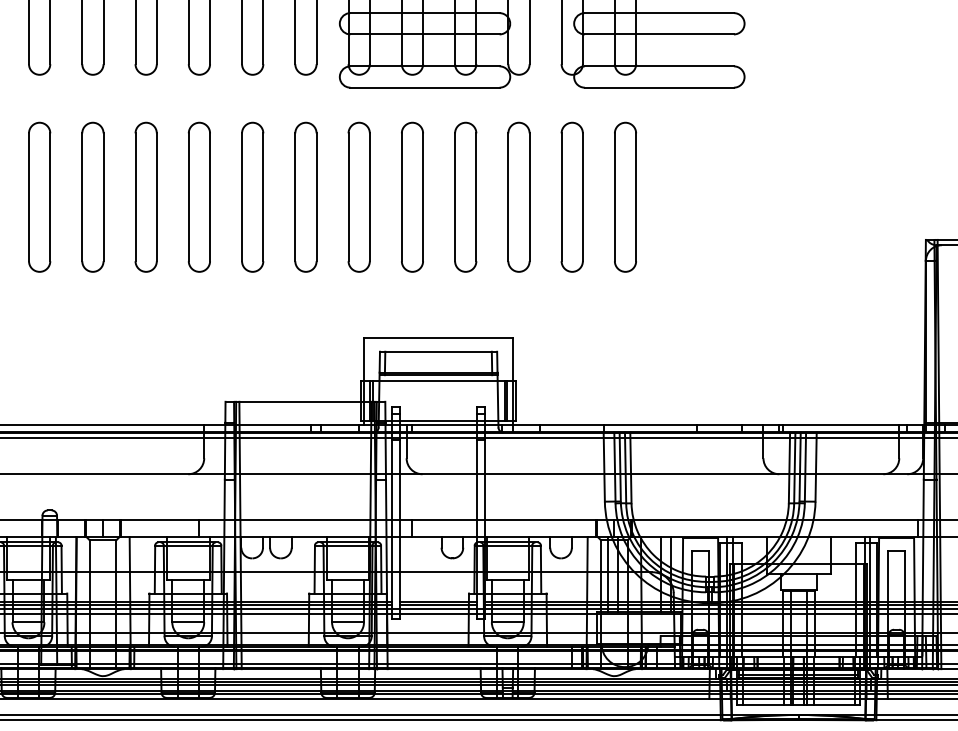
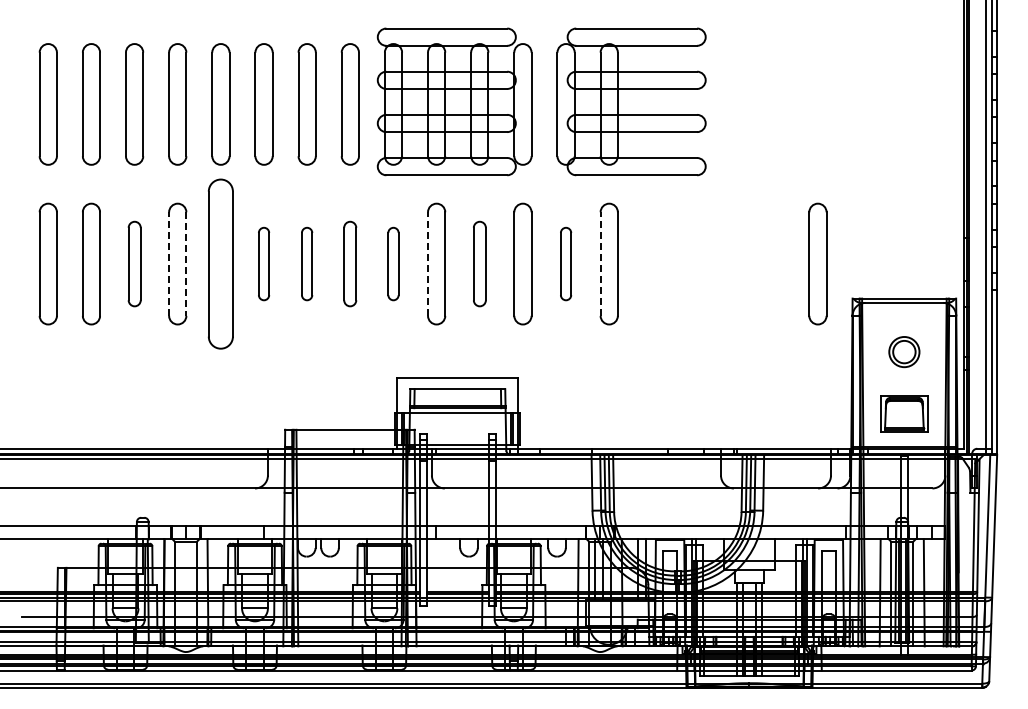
part: (39, 196) -> (134, 263), size x0.7
part: (145, 196) -> (220, 263), size x1.4
part: (198, 196) -> (263, 263), size x0.6
part: (251, 196) -> (306, 263), size x0.6
part: (304, 196) -> (349, 263), size x0.7
part: (359, 196) -> (393, 263), size x0.6
part: (465, 196) -> (479, 263), size x0.7
part: (571, 196) -> (565, 263), size x0.6
part: (882, 196) -> (817, 263), added
line: (82, 197) -> (169, 264), solid -> dashed
line: (103, 197) -> (186, 264), solid -> dashed
line: (402, 197) -> (428, 264), solid -> dashed
line: (614, 197) -> (600, 264), solid -> dashed

